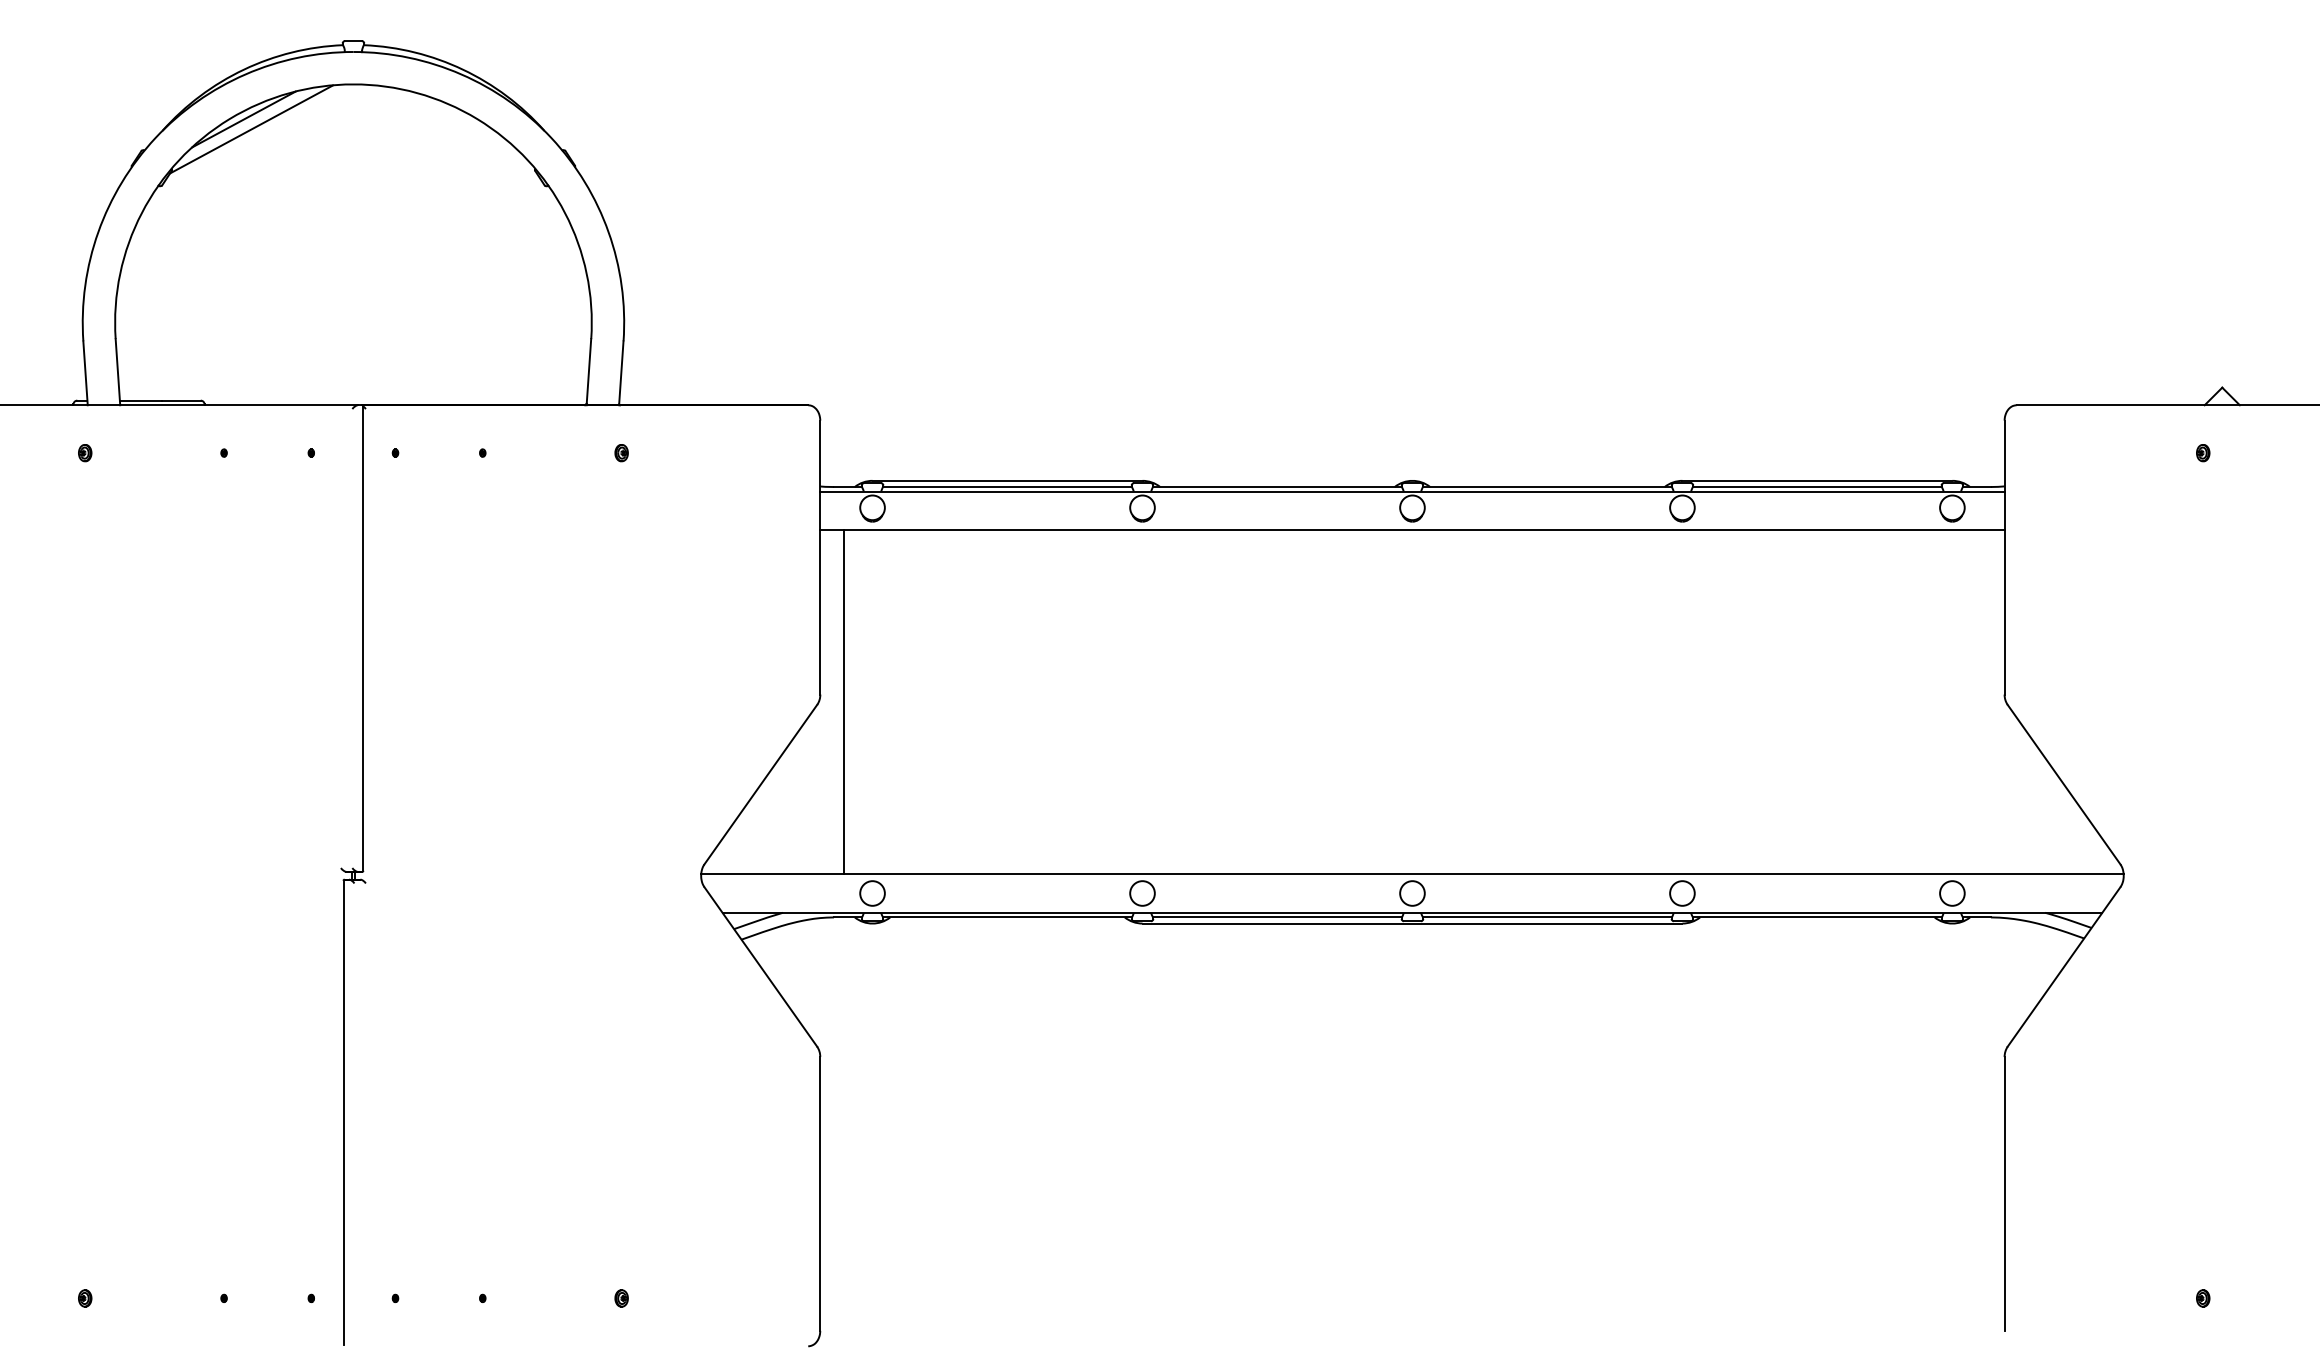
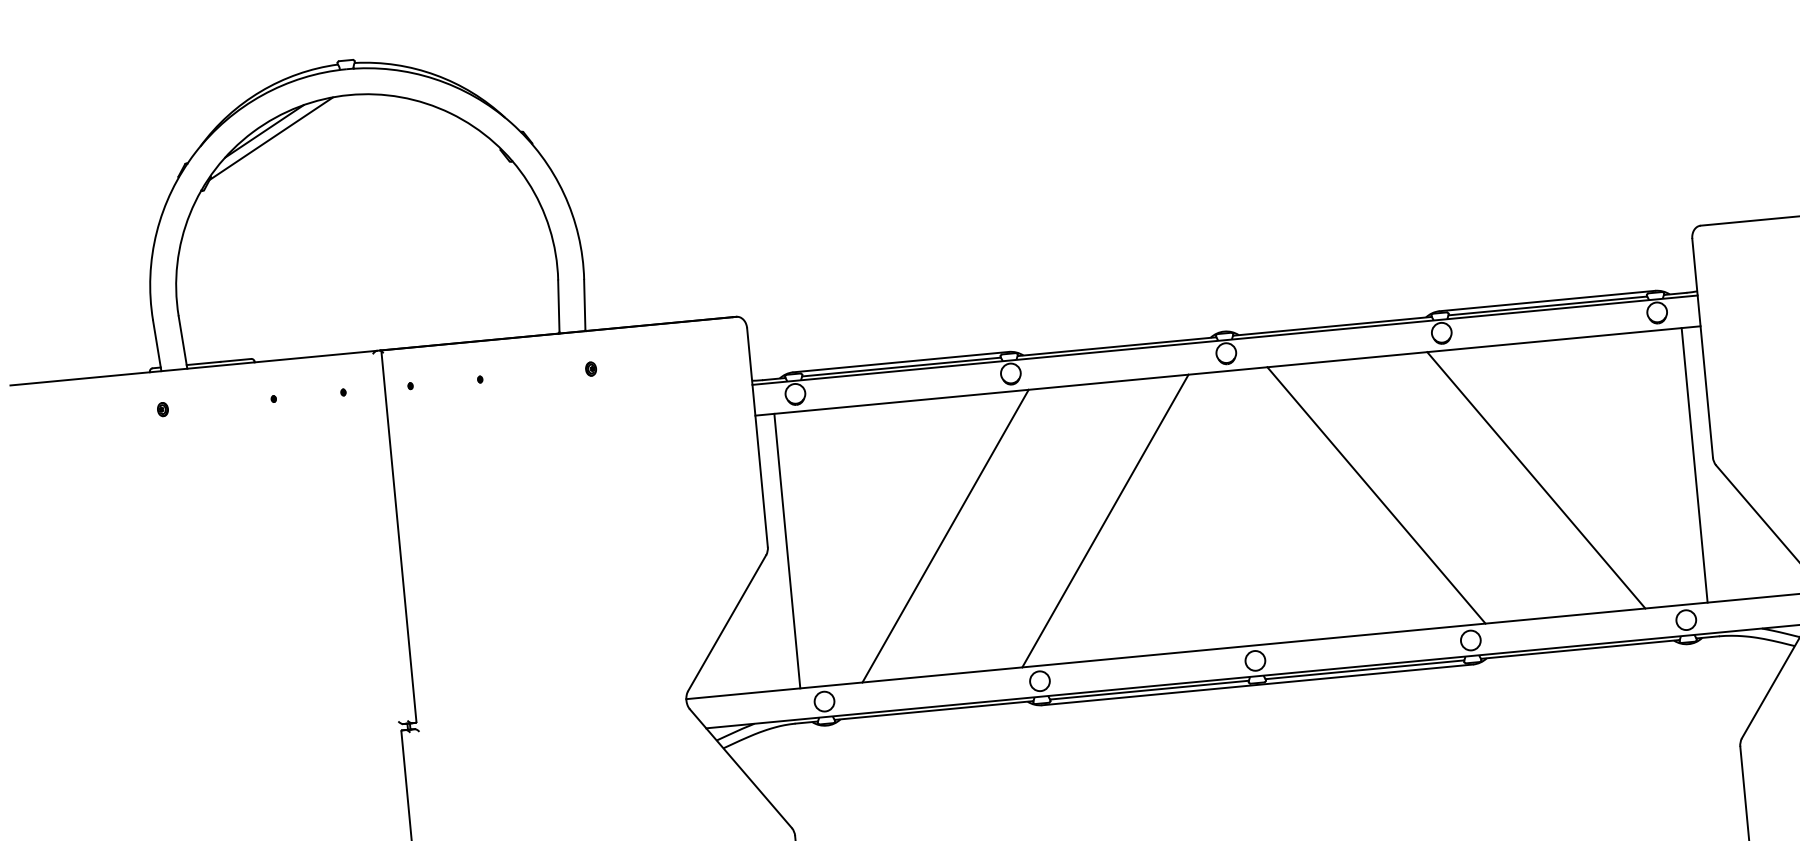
line: (1041, 702) -> (944, 536), added
line: (1242, 702) -> (1105, 521), added
line: (1581, 702) -> (1375, 495), added
line: (1782, 702) -> (1536, 480), added
line: (1980, 702) -> (1694, 465), added

